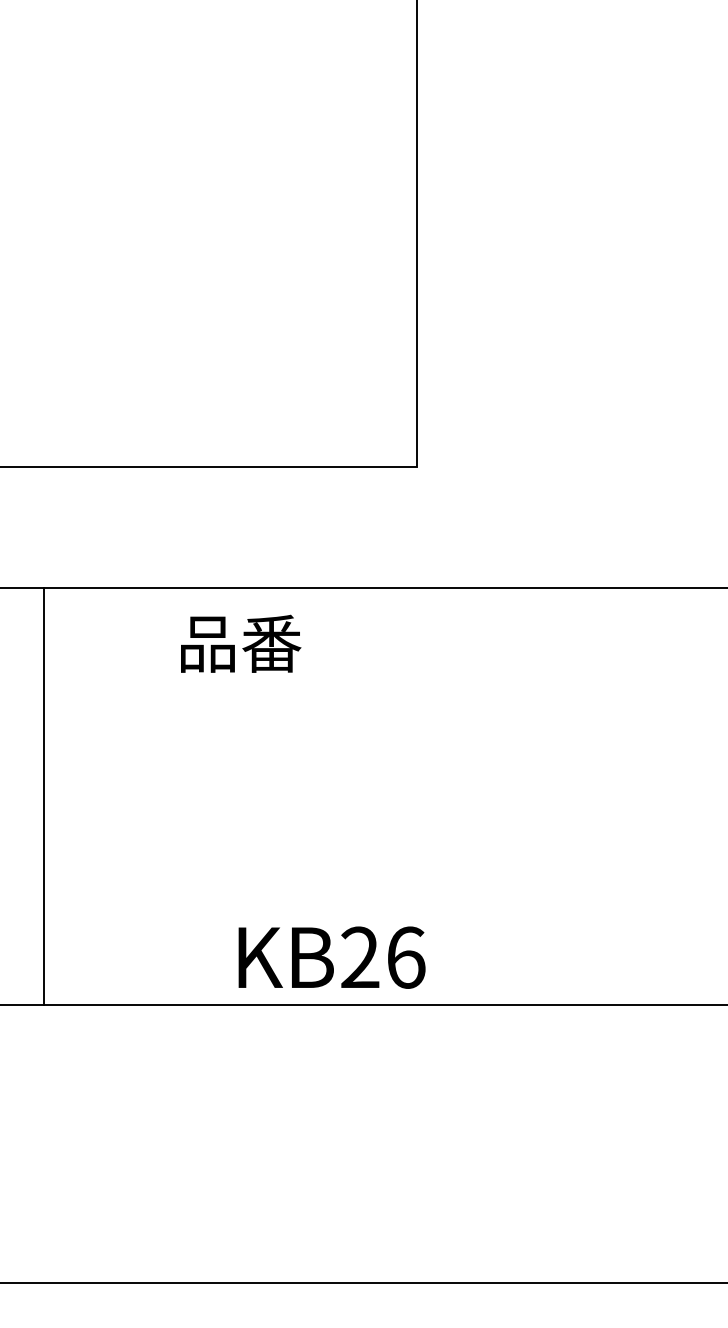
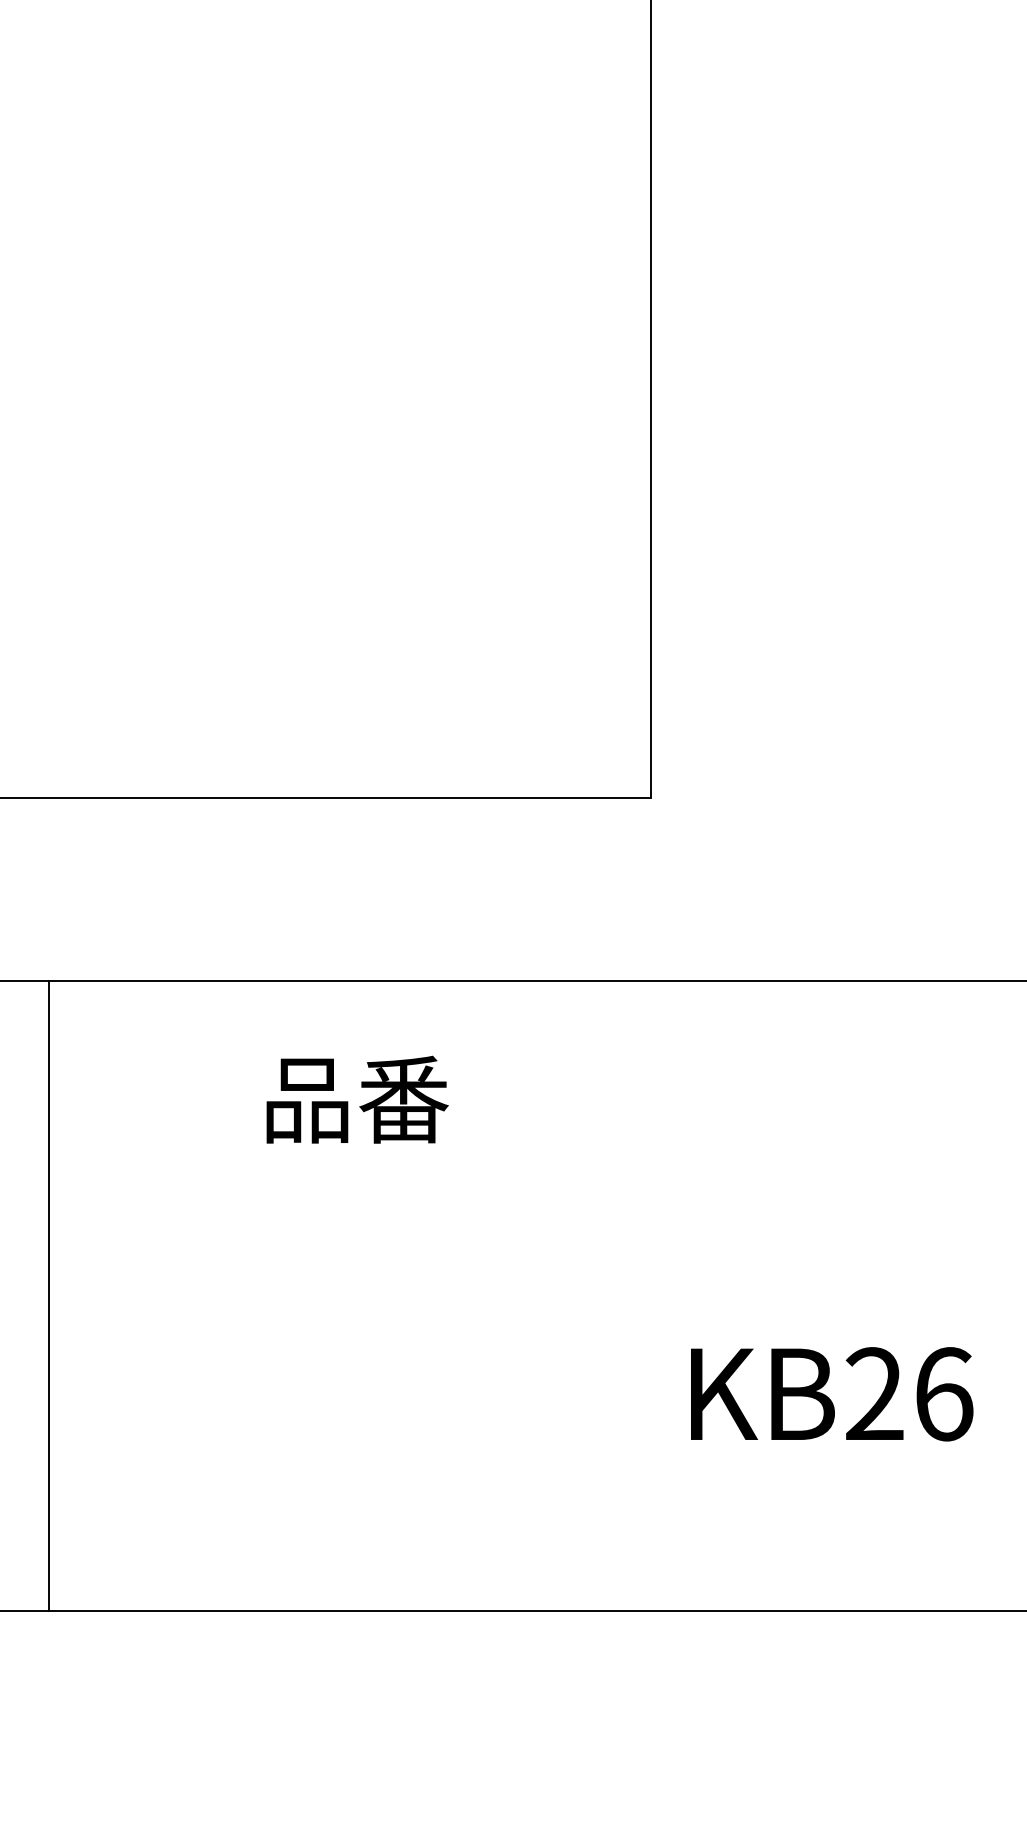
text: (241, 643) -> (358, 1099), moved
line: (43, 796) -> (48, 1295), moved
text: (331, 957) -> (831, 1393), moved

